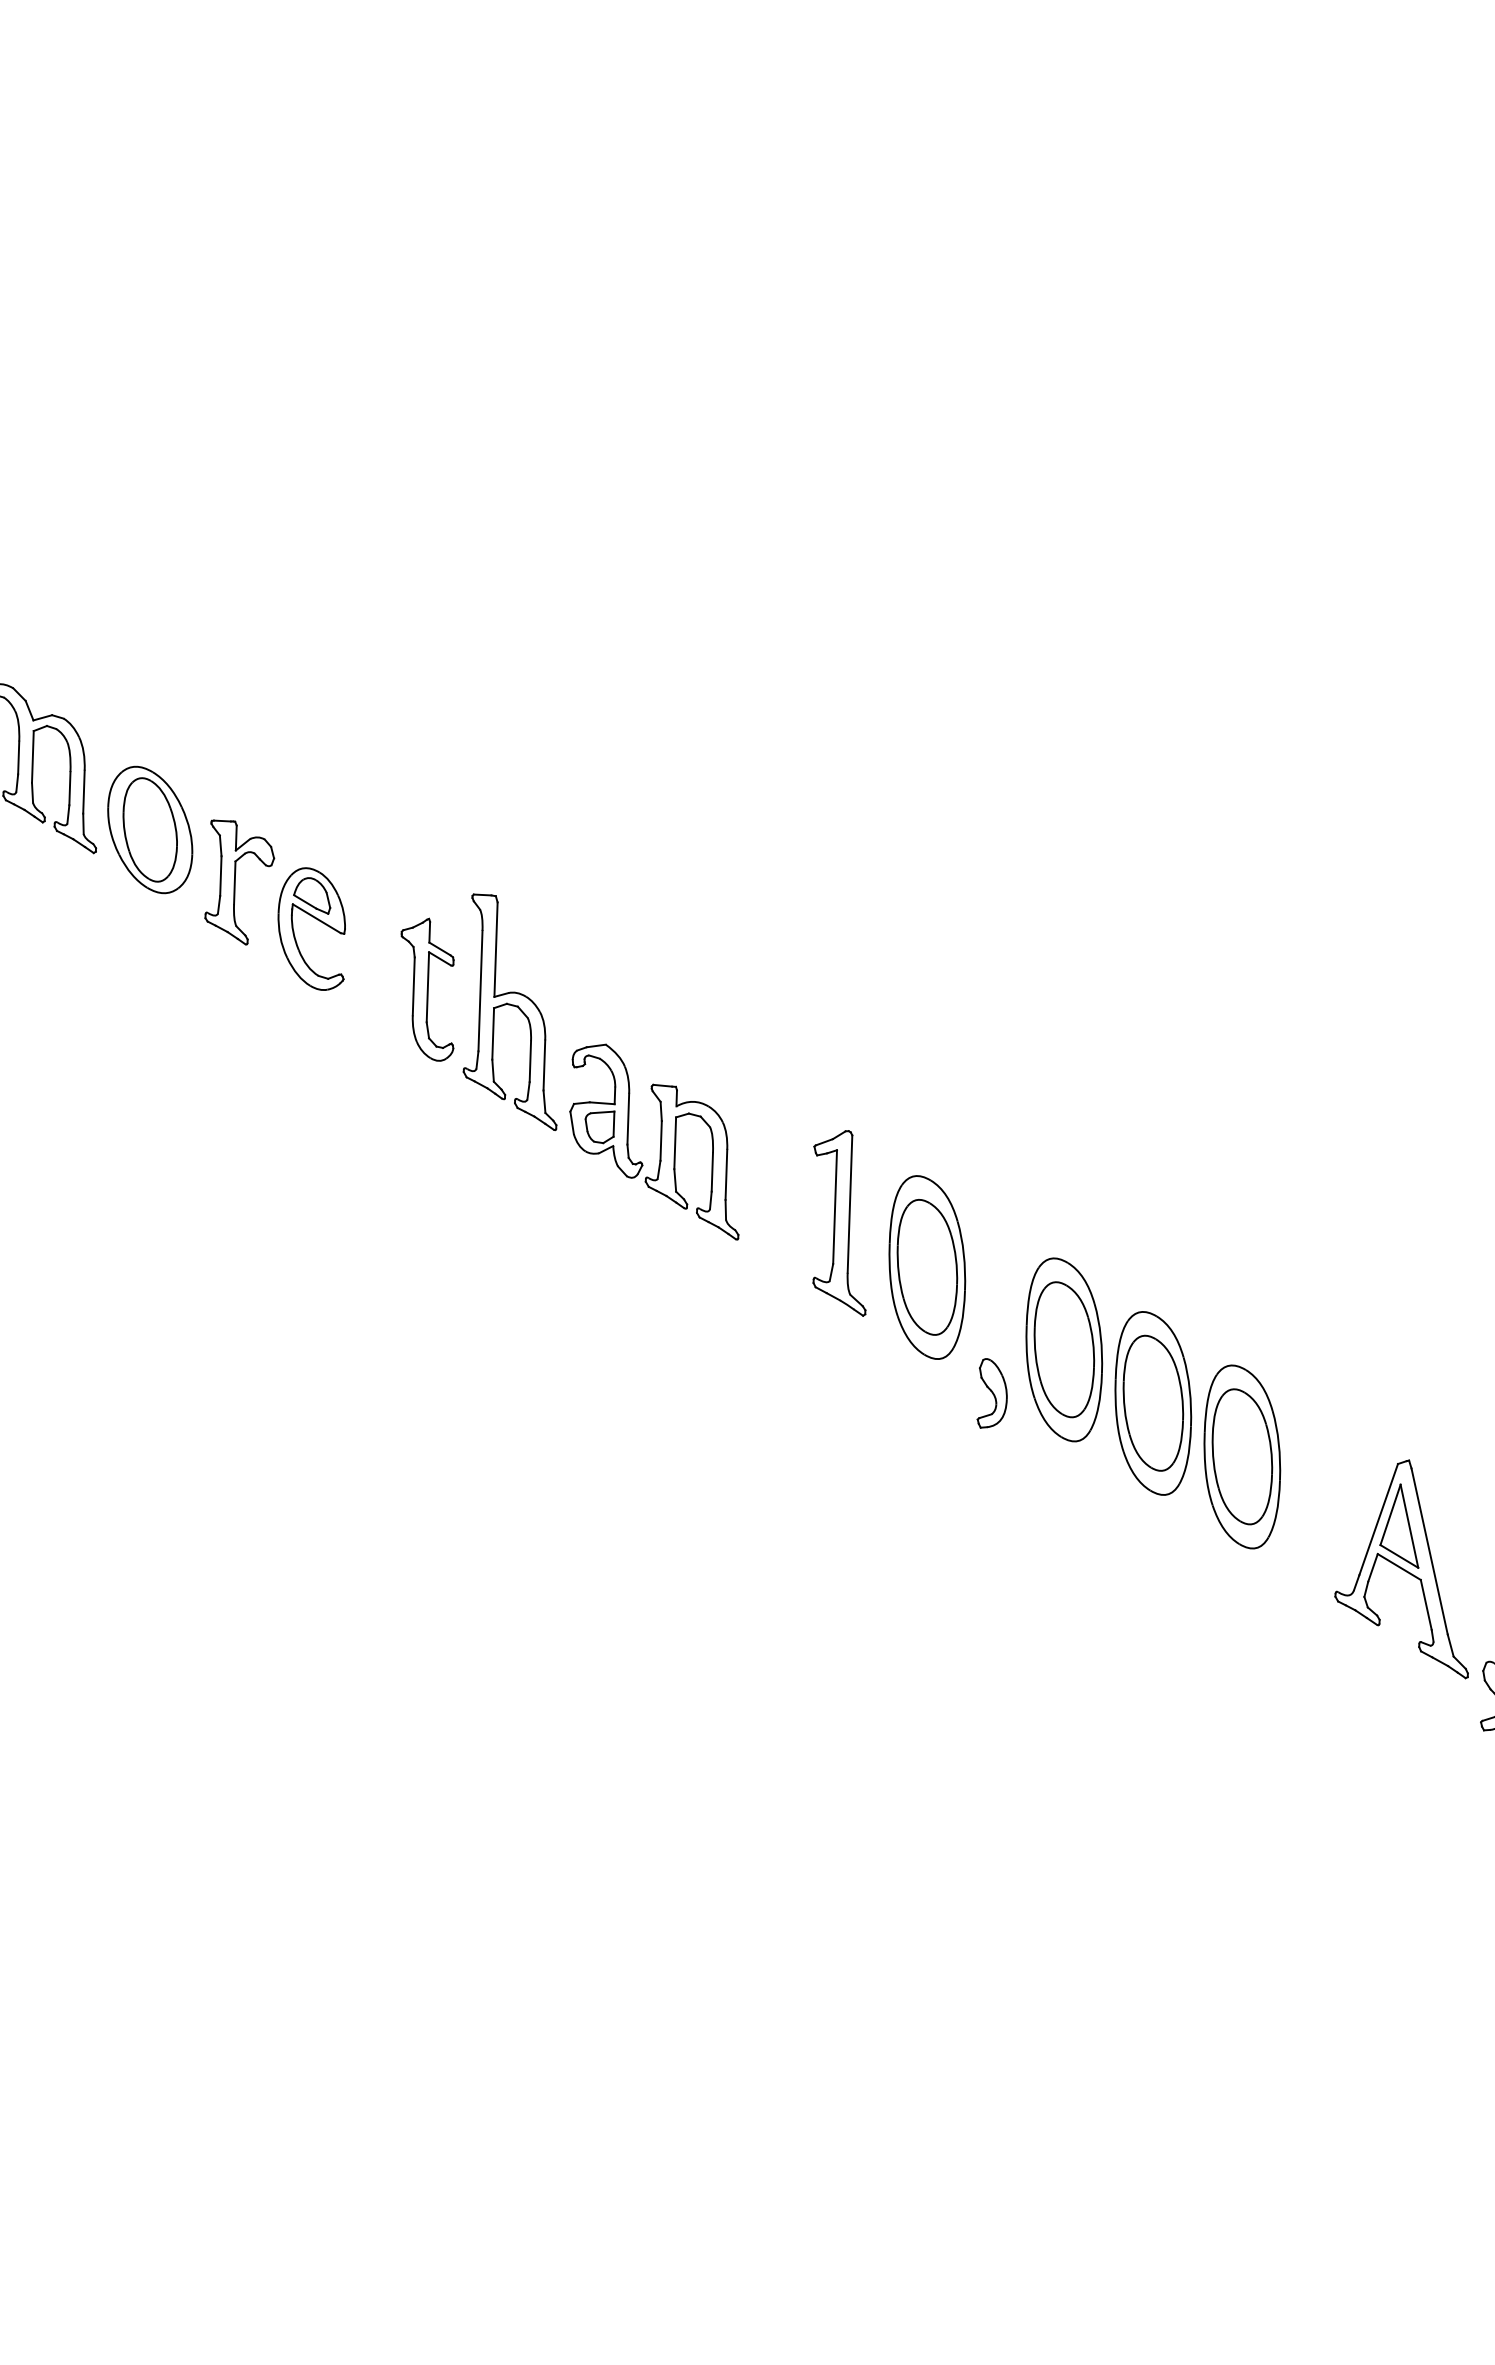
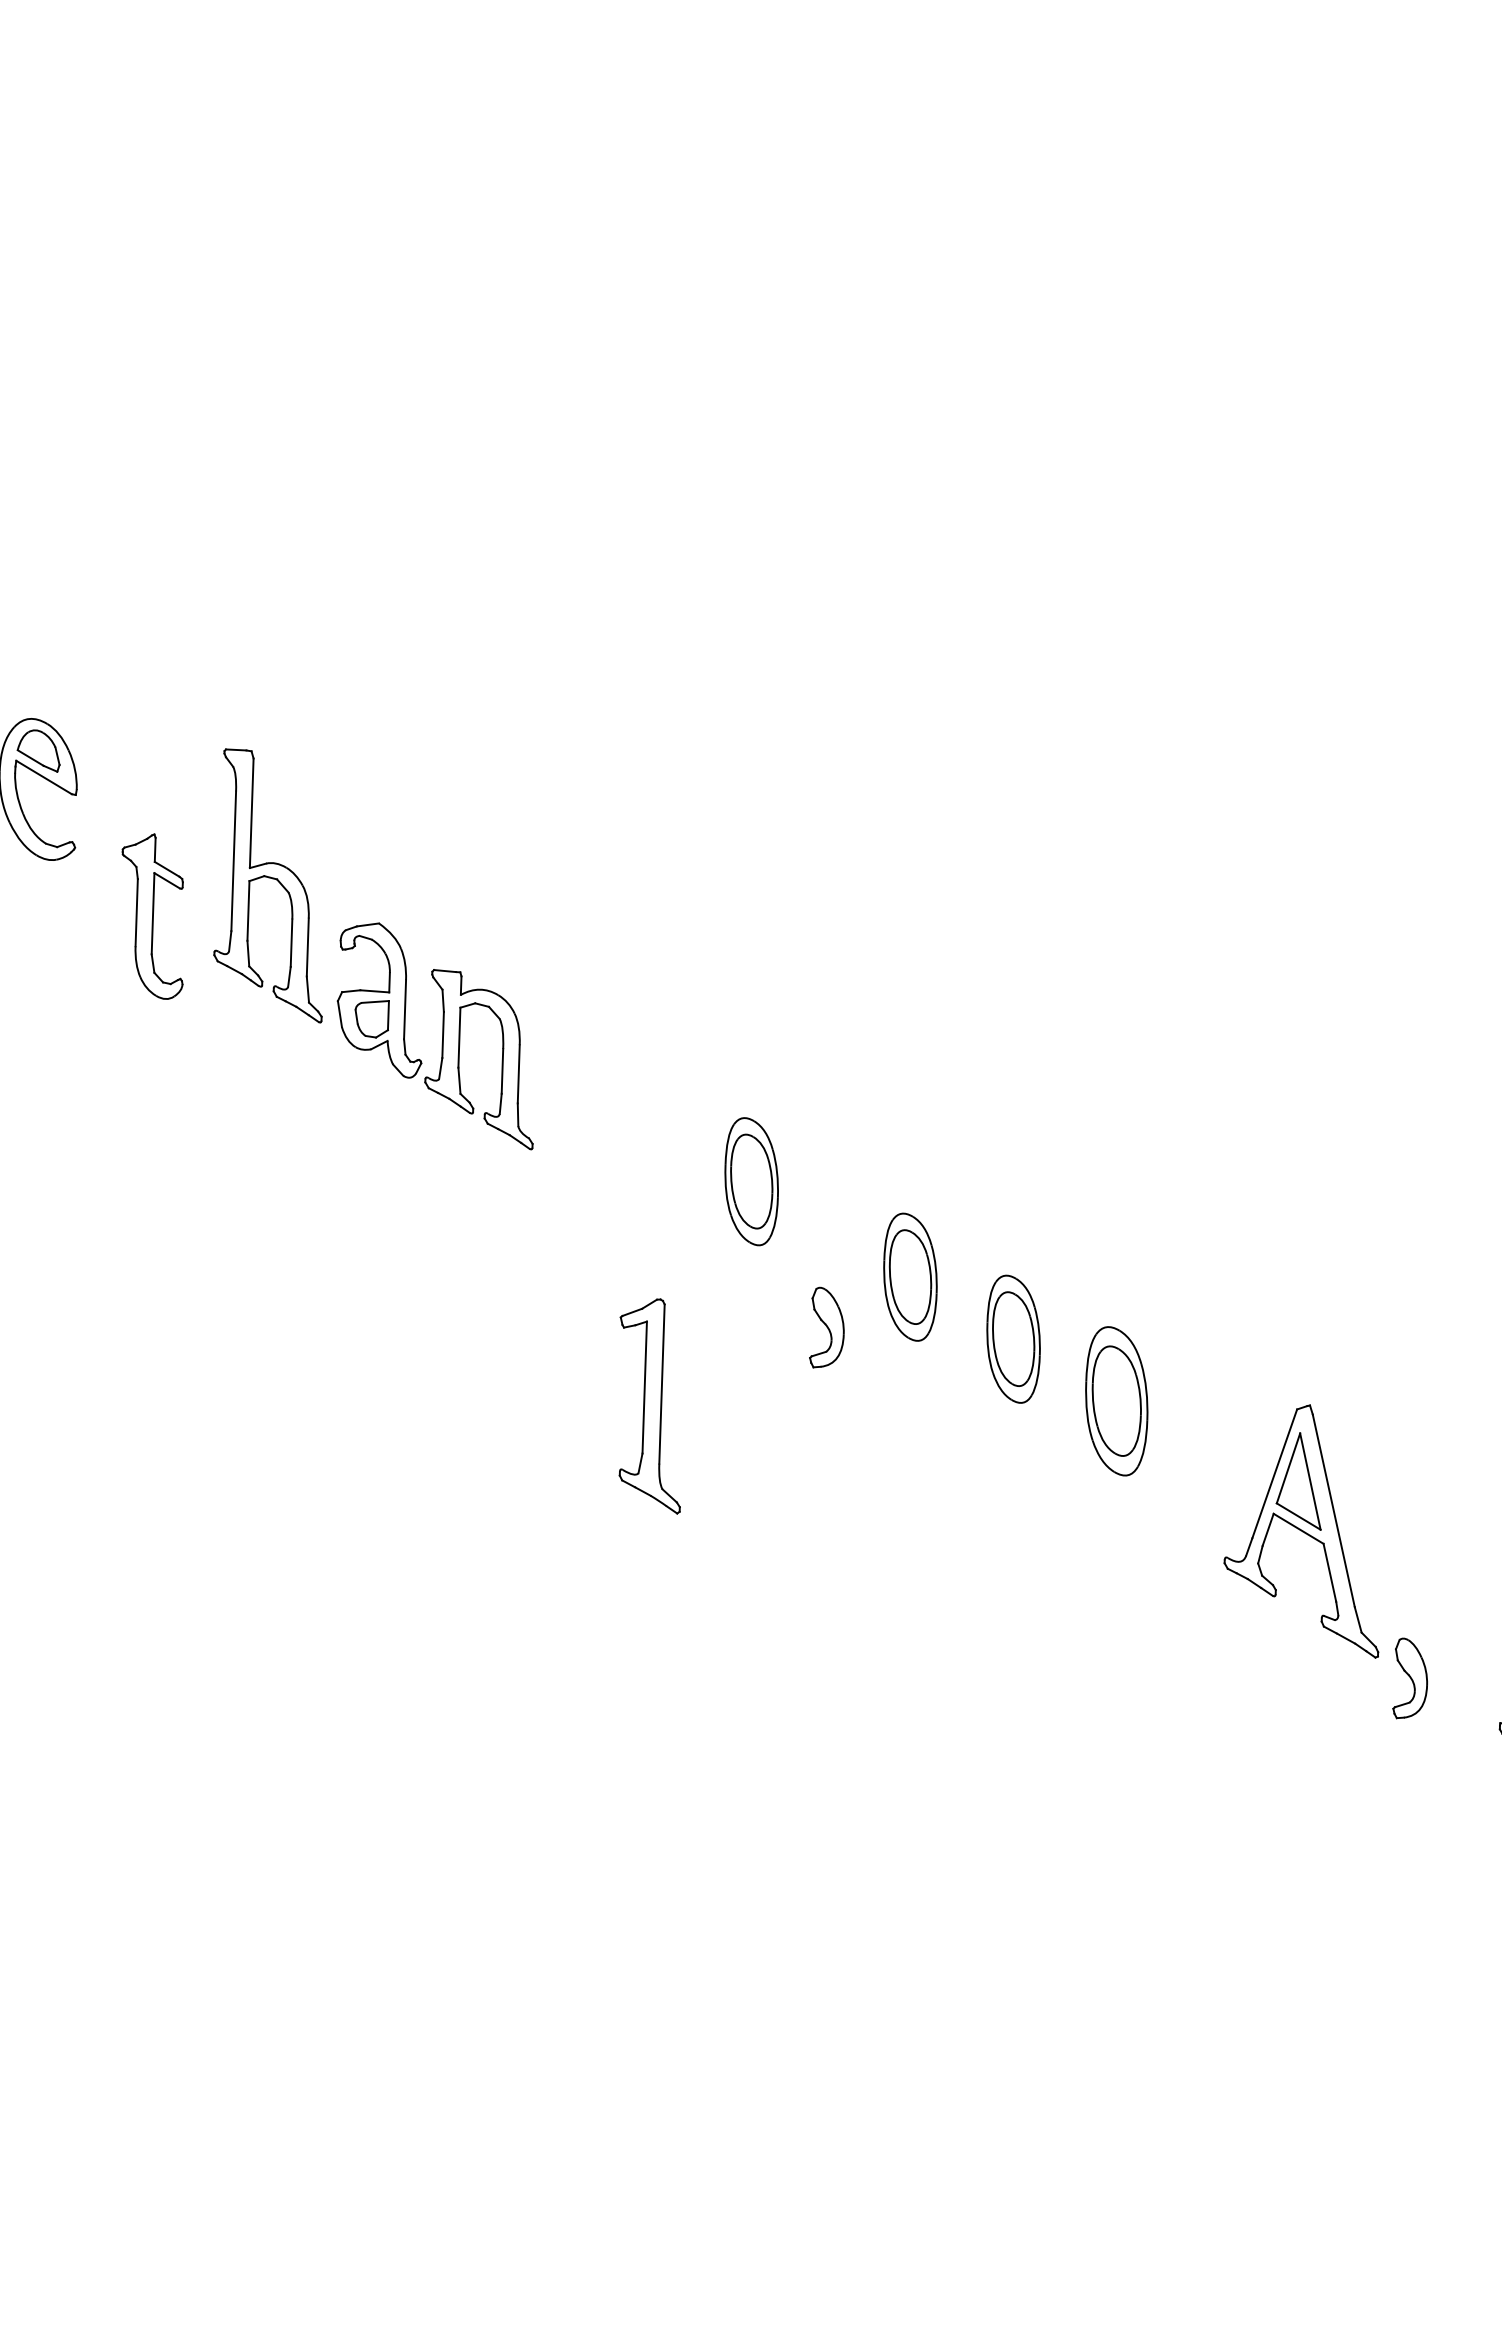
part: (427, 989) -> (152, 916), moved
part: (839, 1223) -> (649, 1406), moved
part: (927, 1267) -> (751, 1181), size x0.6
part: (1064, 1349) -> (910, 1276), size x0.6
part: (1153, 1403) -> (1013, 1339), size x0.6
part: (1242, 1456) -> (1116, 1400), size x0.7

